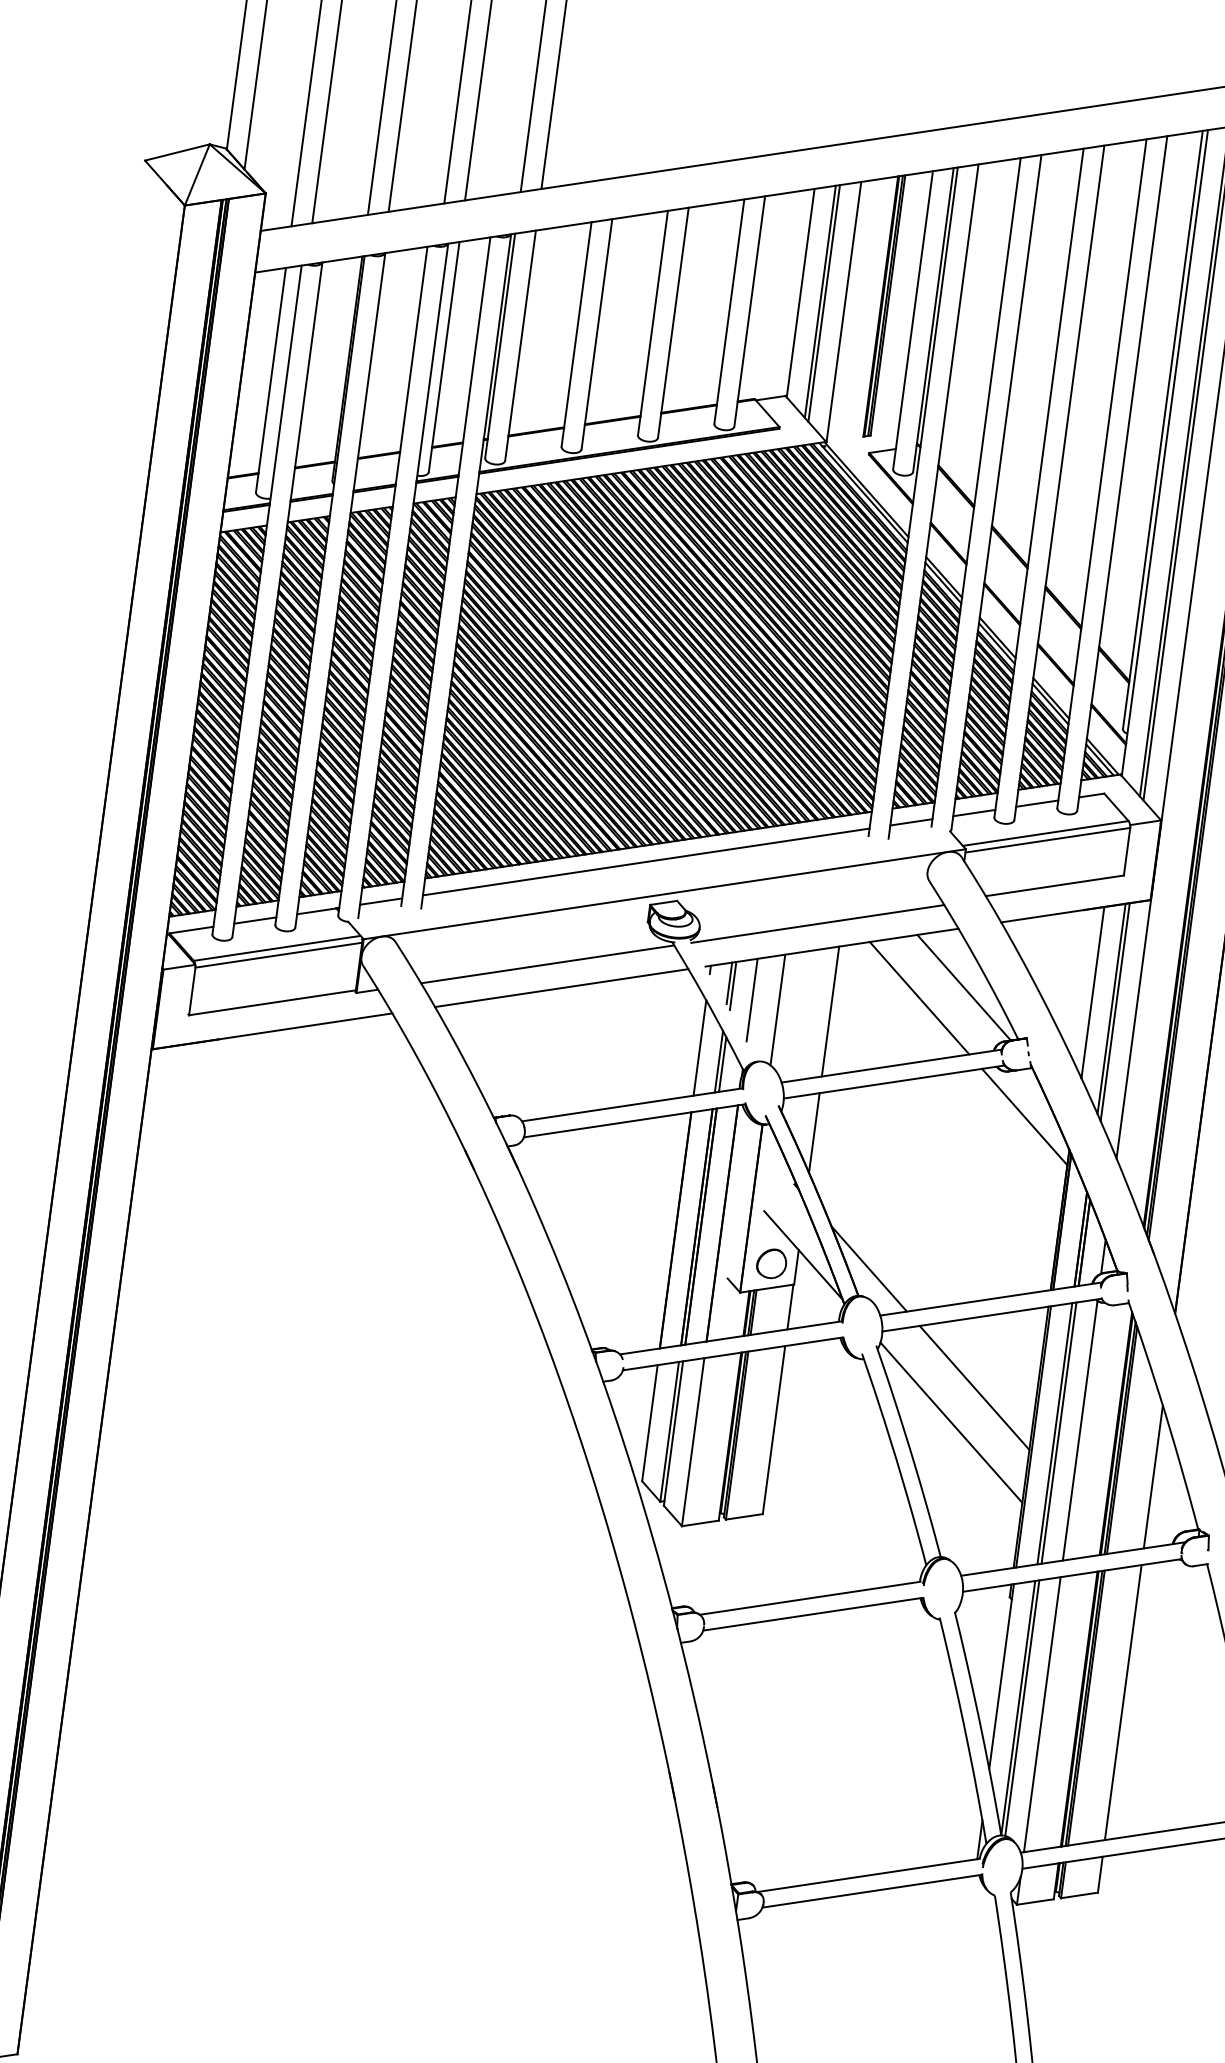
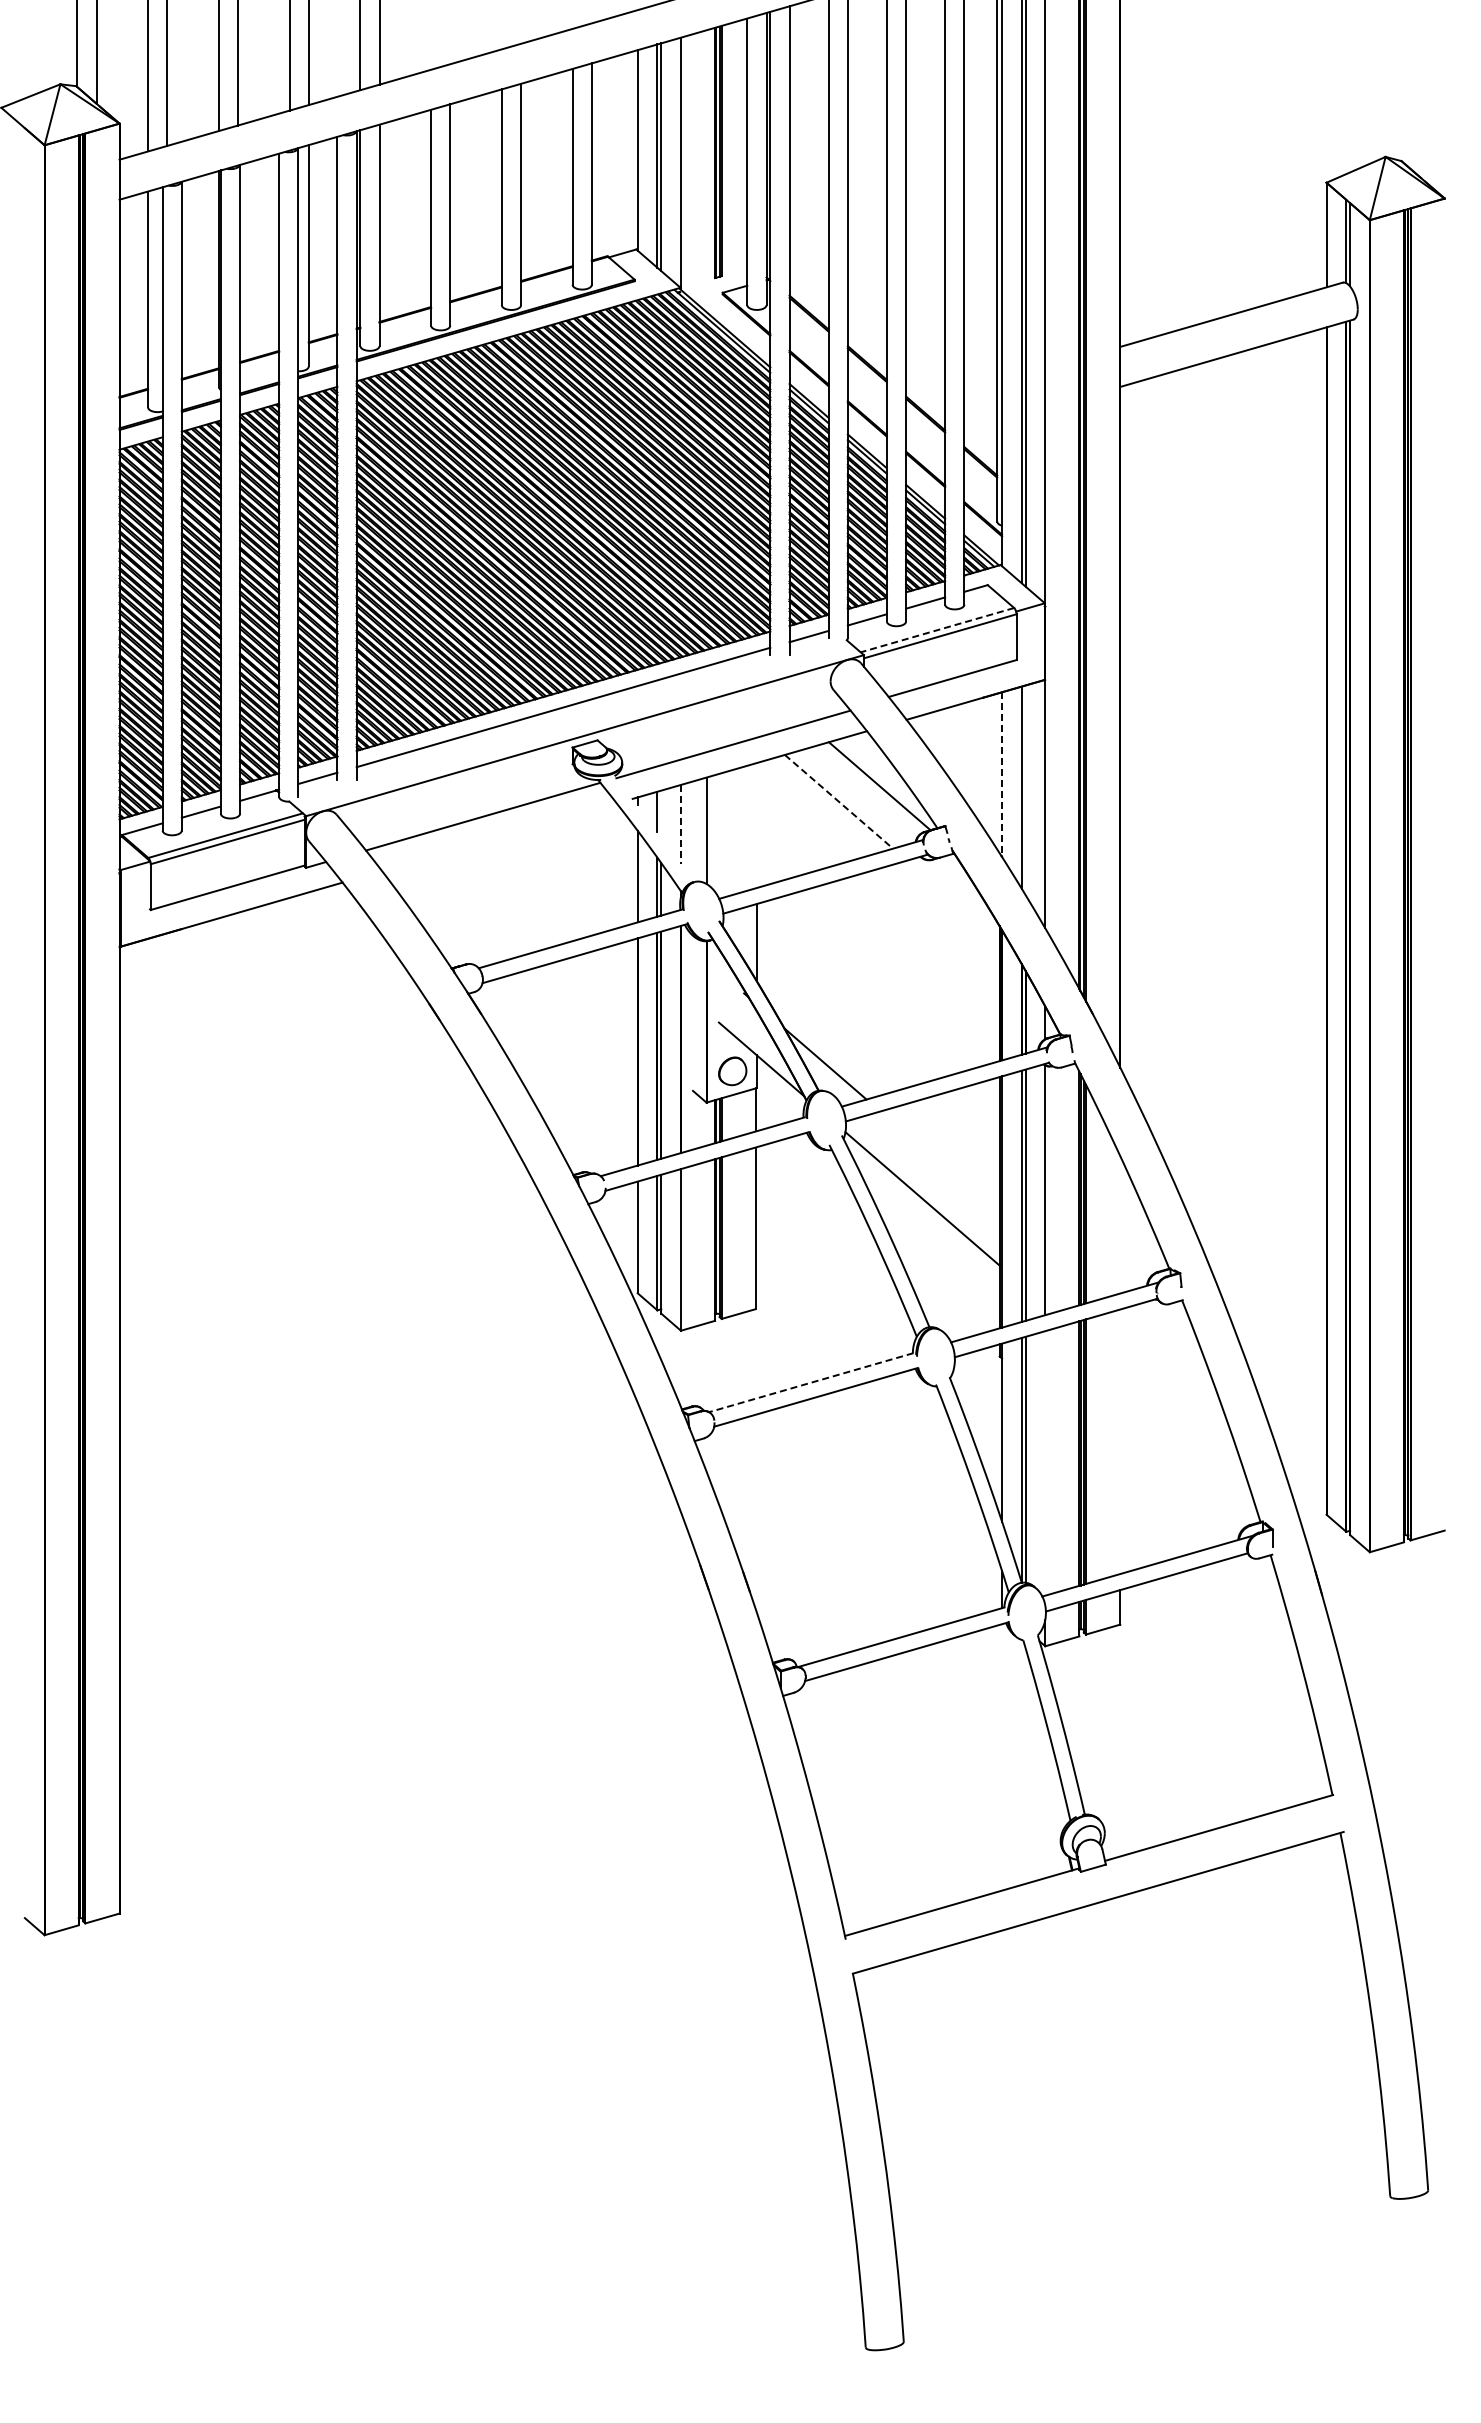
line: (1045, 833) -> (937, 630), solid -> dashed
line: (733, 985) -> (661, 813), removed
line: (561, 988) -> (499, 837), removed
line: (1093, 993) -> (1002, 775), solid -> dashed
line: (920, 998) -> (839, 801), solid -> dashed
line: (751, 999) -> (680, 824), solid -> dashed
line: (830, 1011) -> (756, 825), removed
line: (1115, 1012) -> (1025, 790), removed
line: (1023, 1116) -> (952, 900), removed
line: (974, 1387) -> (939, 1162), removed
line: (1153, 1476) -> (1120, 1224), removed
line: (809, 1597) -> (810, 1382), solid -> dashed
line: (1123, 1702) -> (1120, 1441), removed
line: (1042, 1714) -> (1045, 1463), removed

